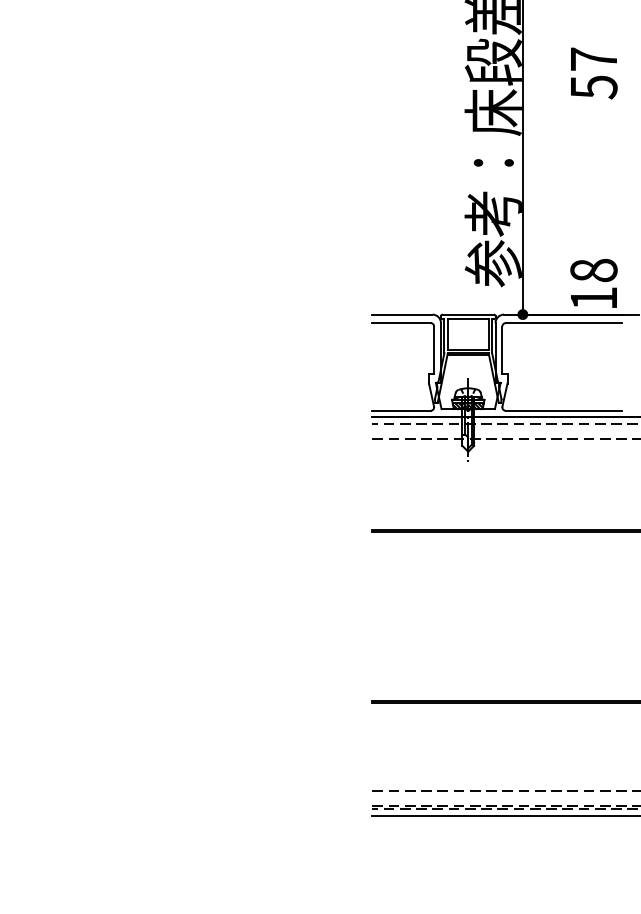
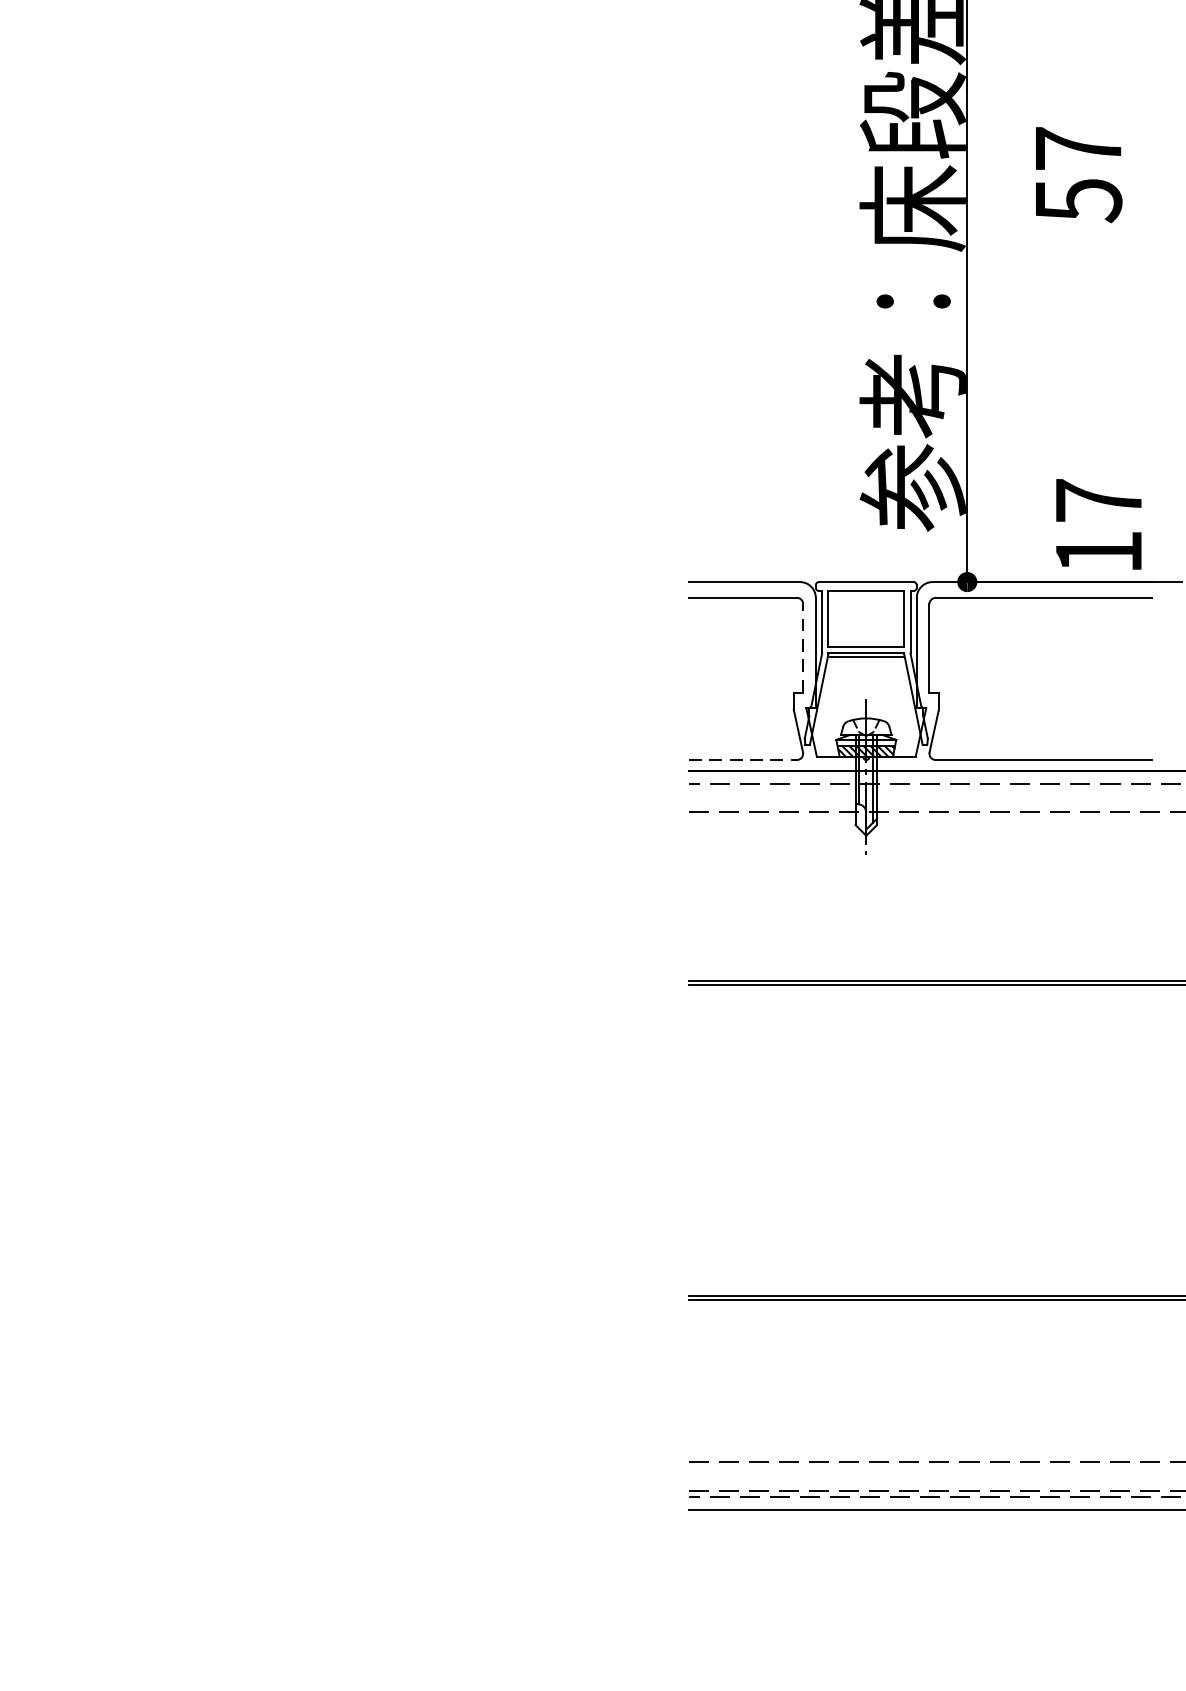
text: (594, 73) -> (1079, 174), moved
text: (593, 270) -> (1097, 500), 18 -> 17
line: (434, 350) -> (803, 648), solid -> dashed
line: (402, 410) -> (744, 759), solid -> dashed

